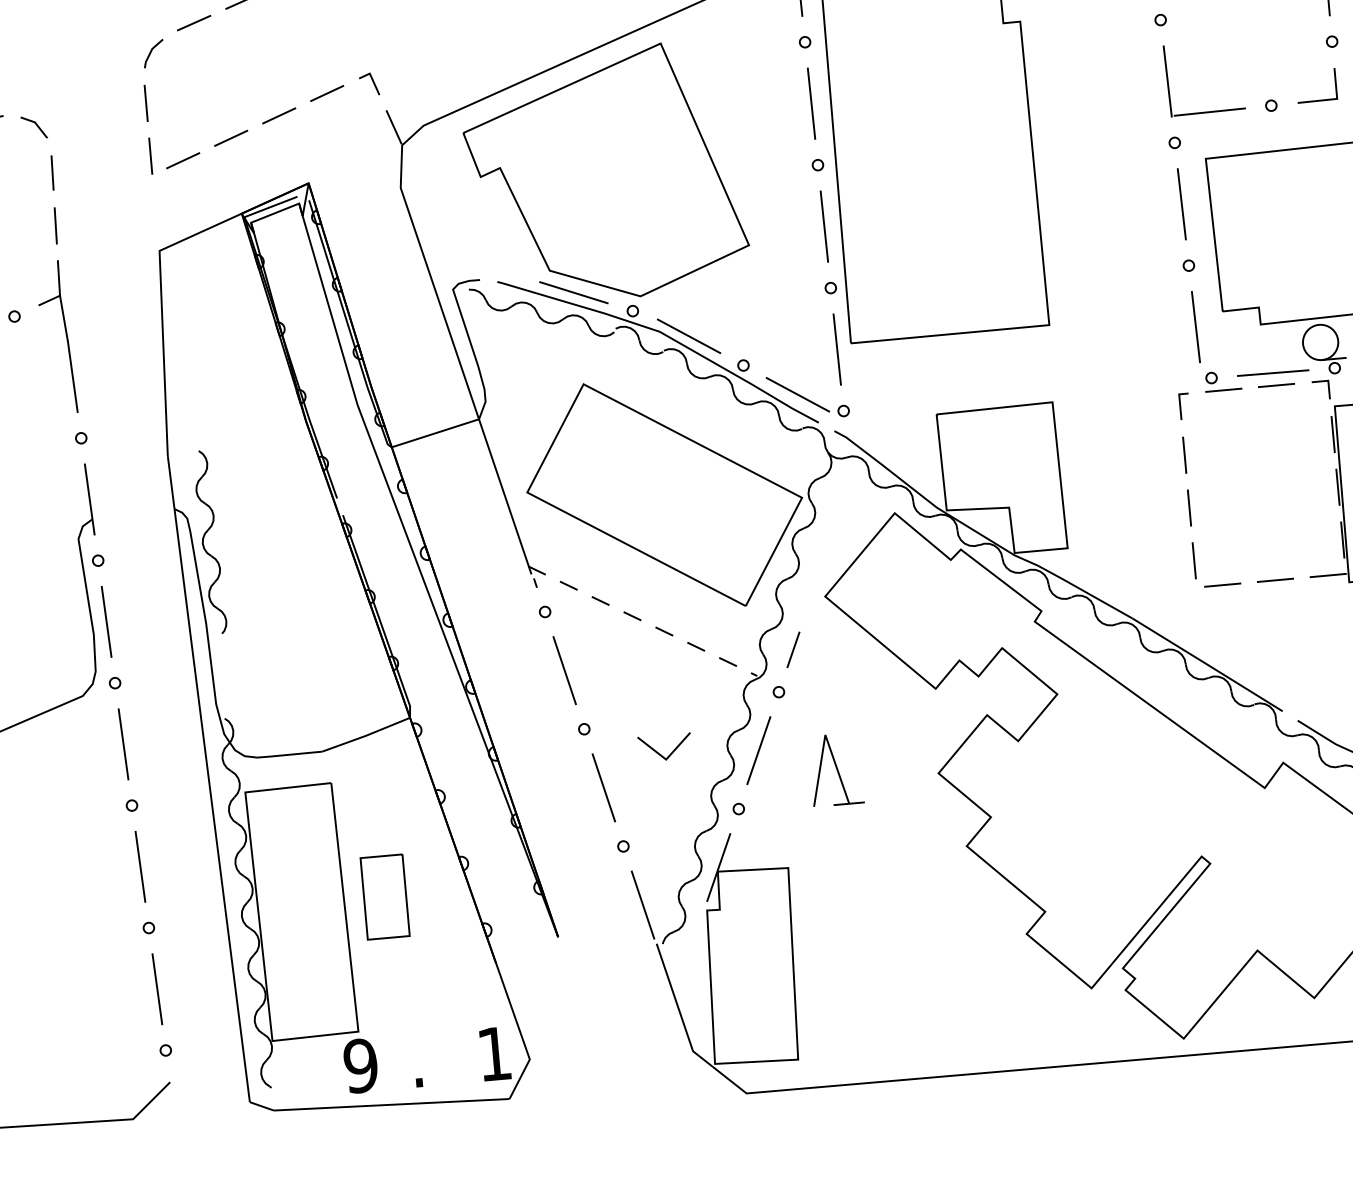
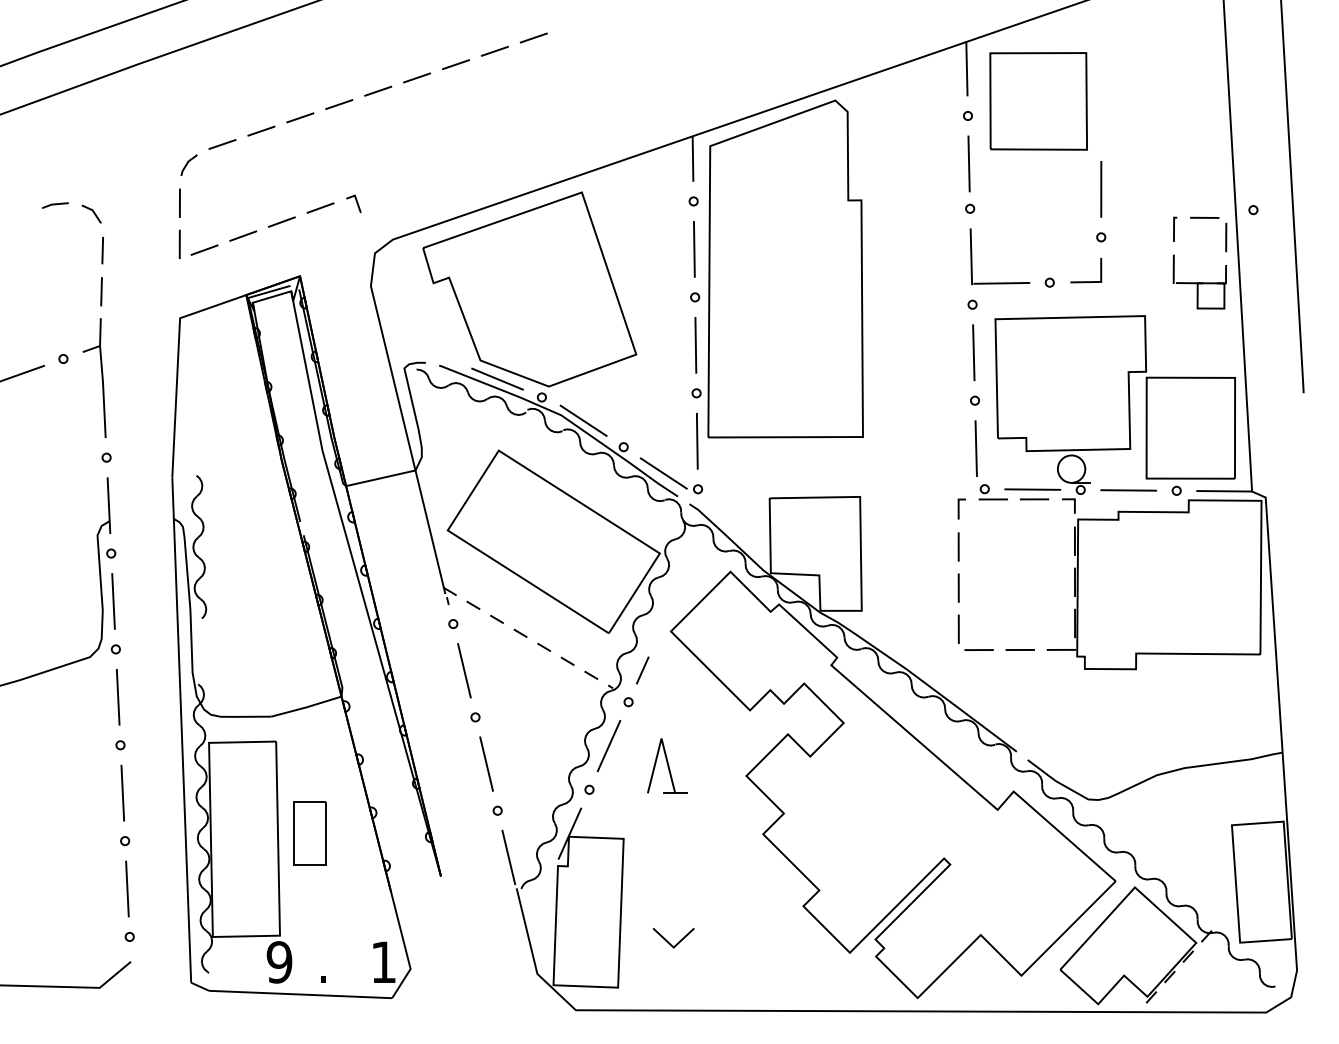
line: (393, 126) -> (369, 238), removed
line: (660, 753) -> (669, 942), moved

